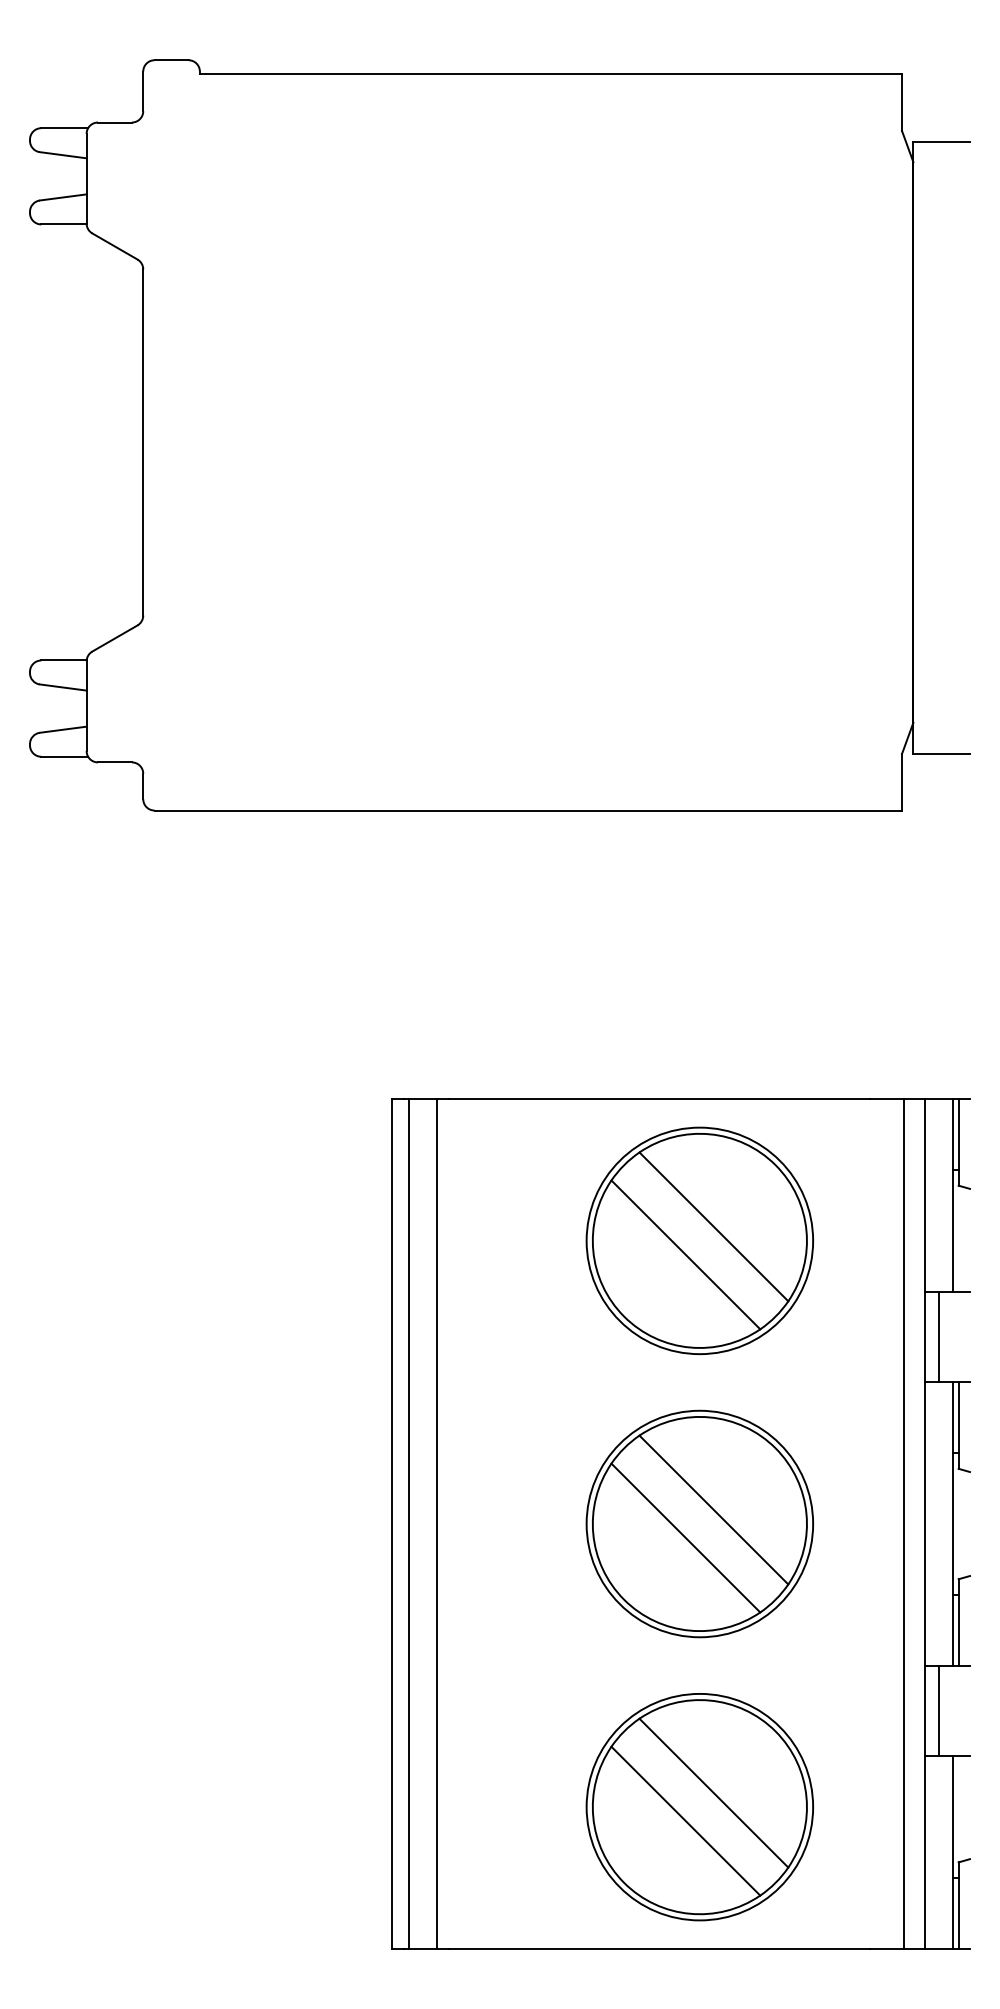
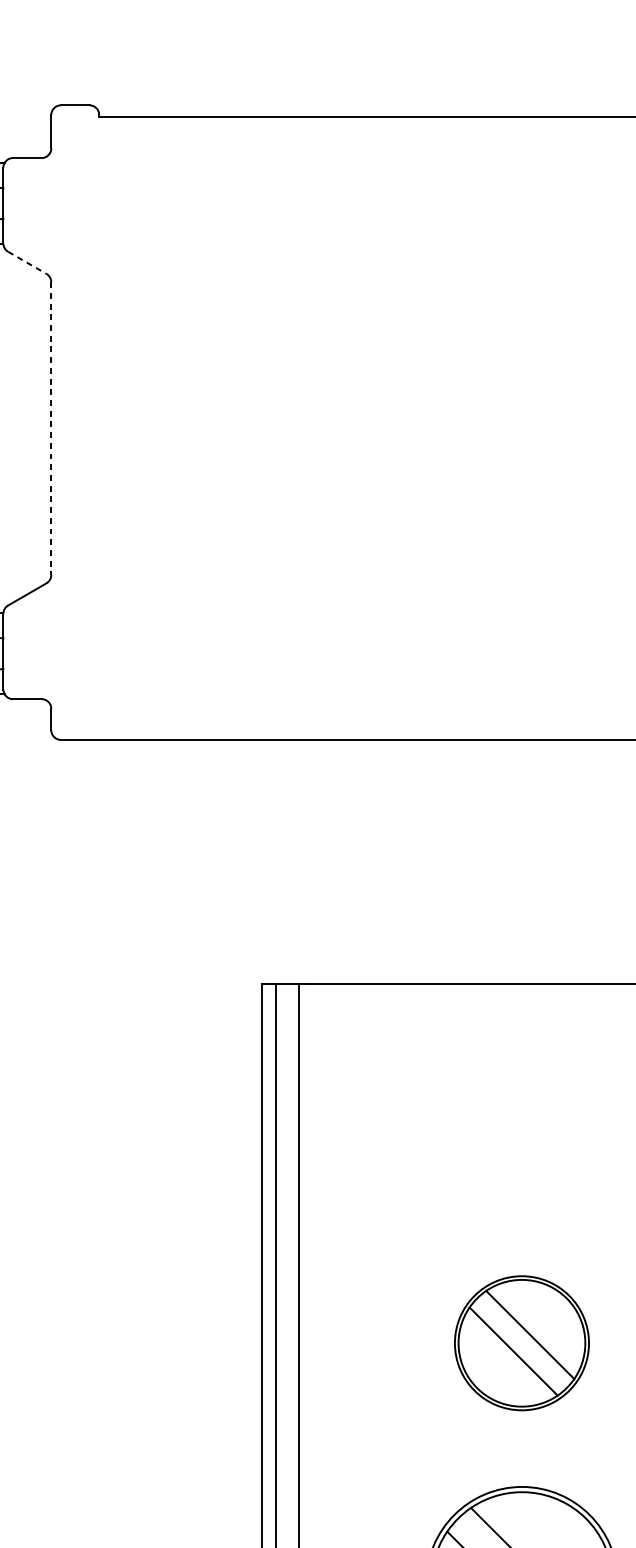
line: (115, 246) -> (27, 262), solid -> dashed
line: (143, 442) -> (51, 428), solid -> dashed
part: (699, 1240) -> (521, 1103), removed
part: (699, 1523) -> (521, 1342), size x0.7

